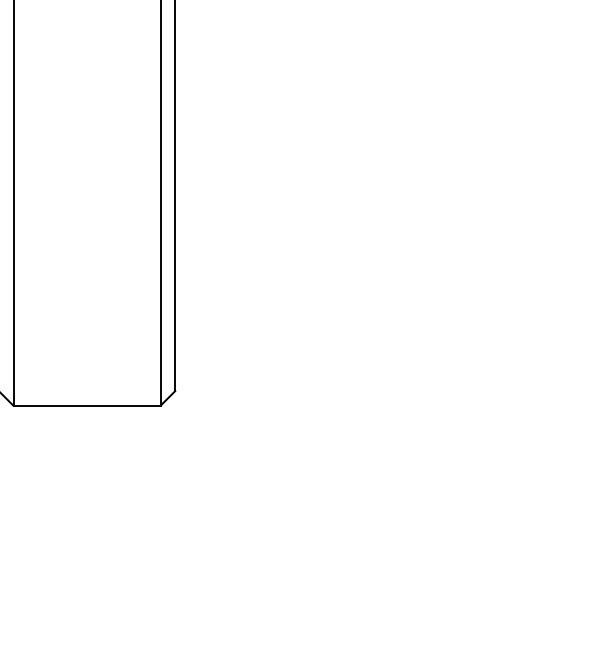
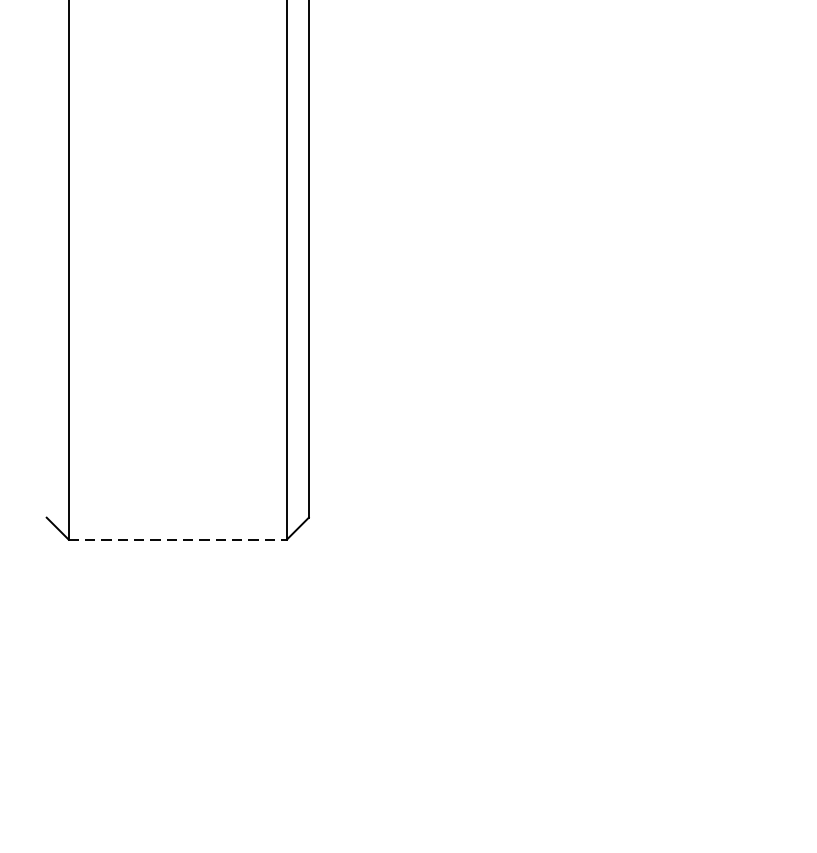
line: (87, 405) -> (178, 539), solid -> dashed

